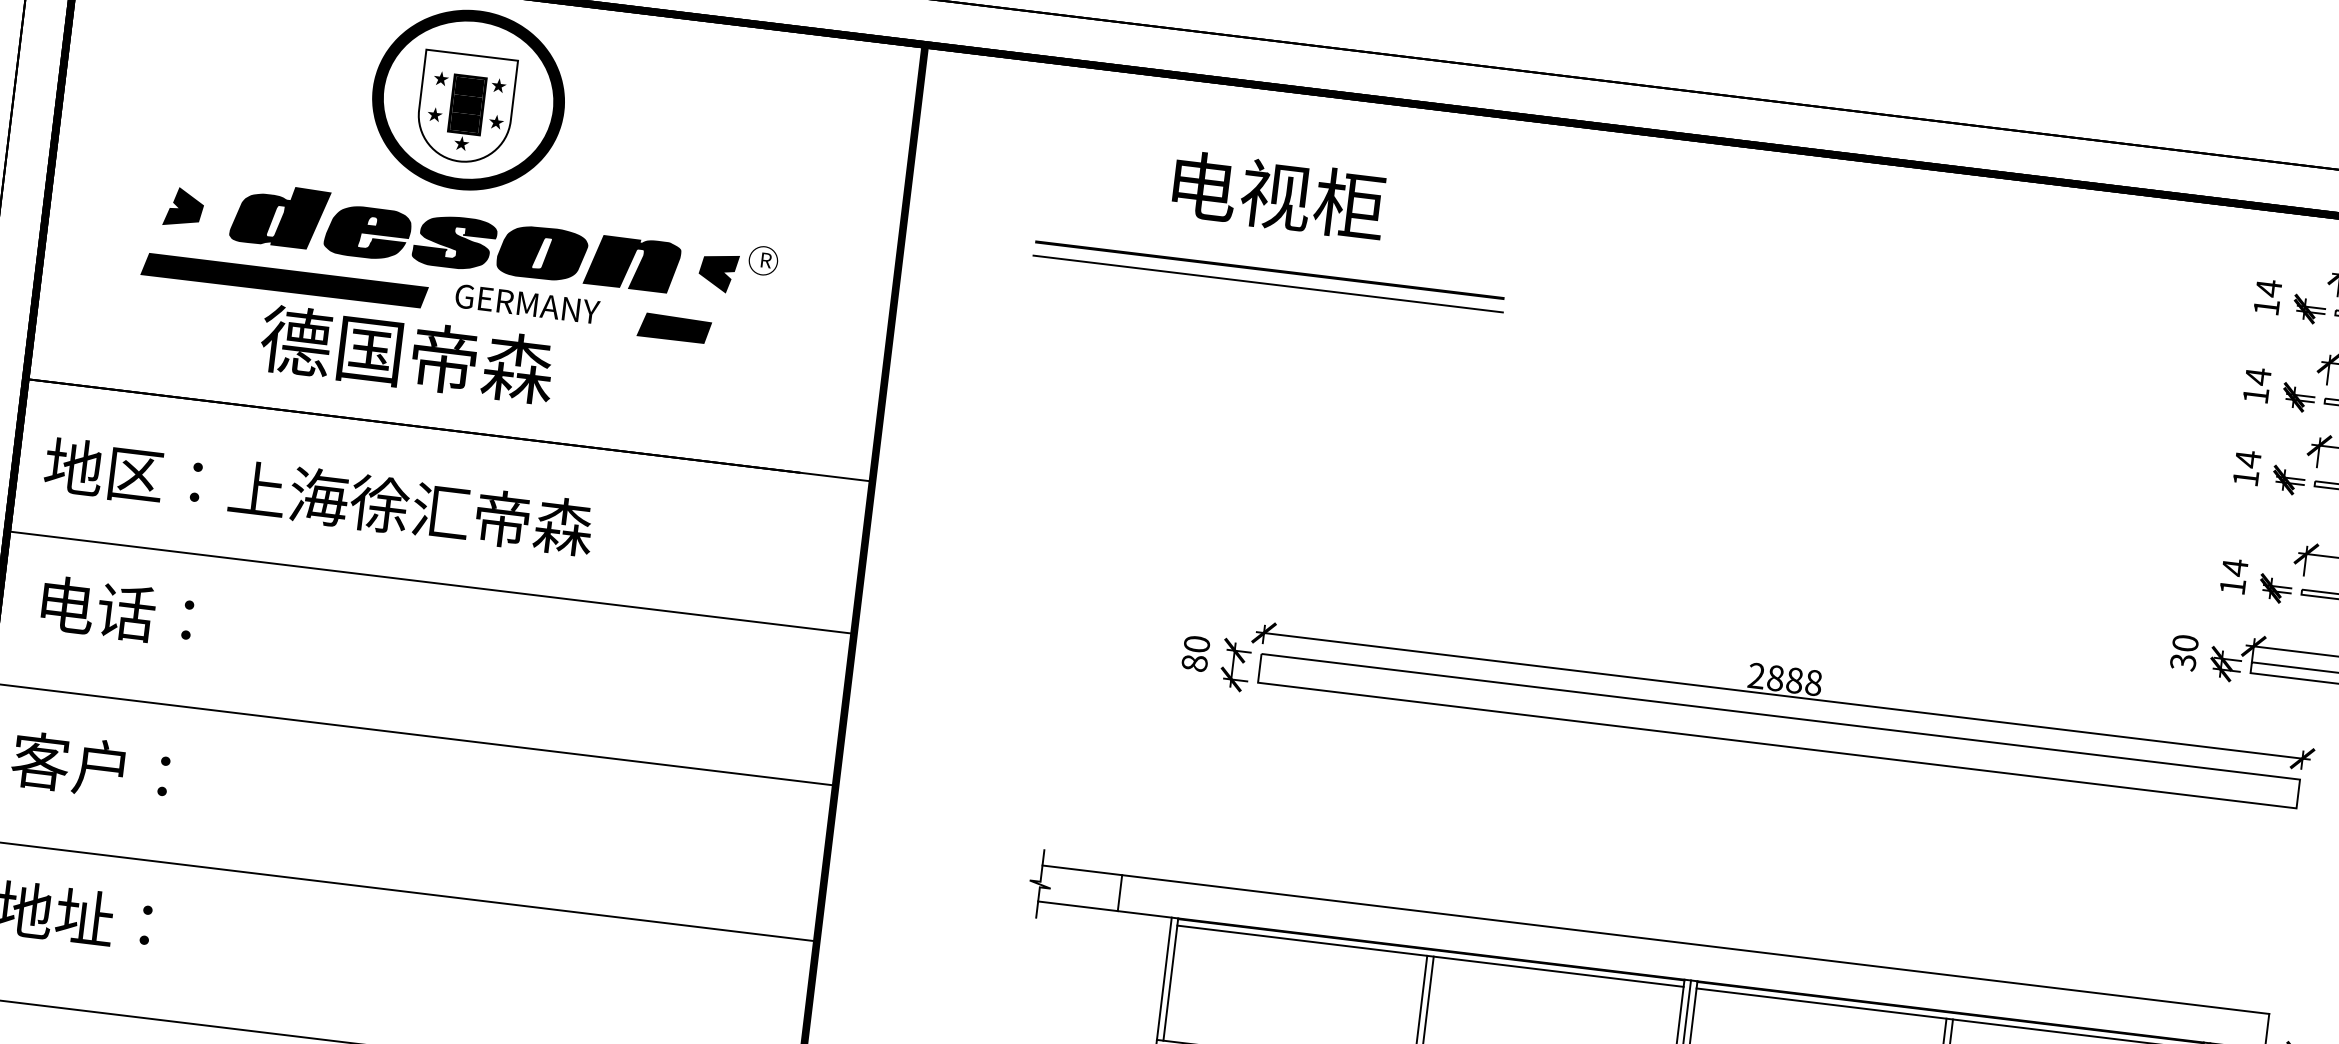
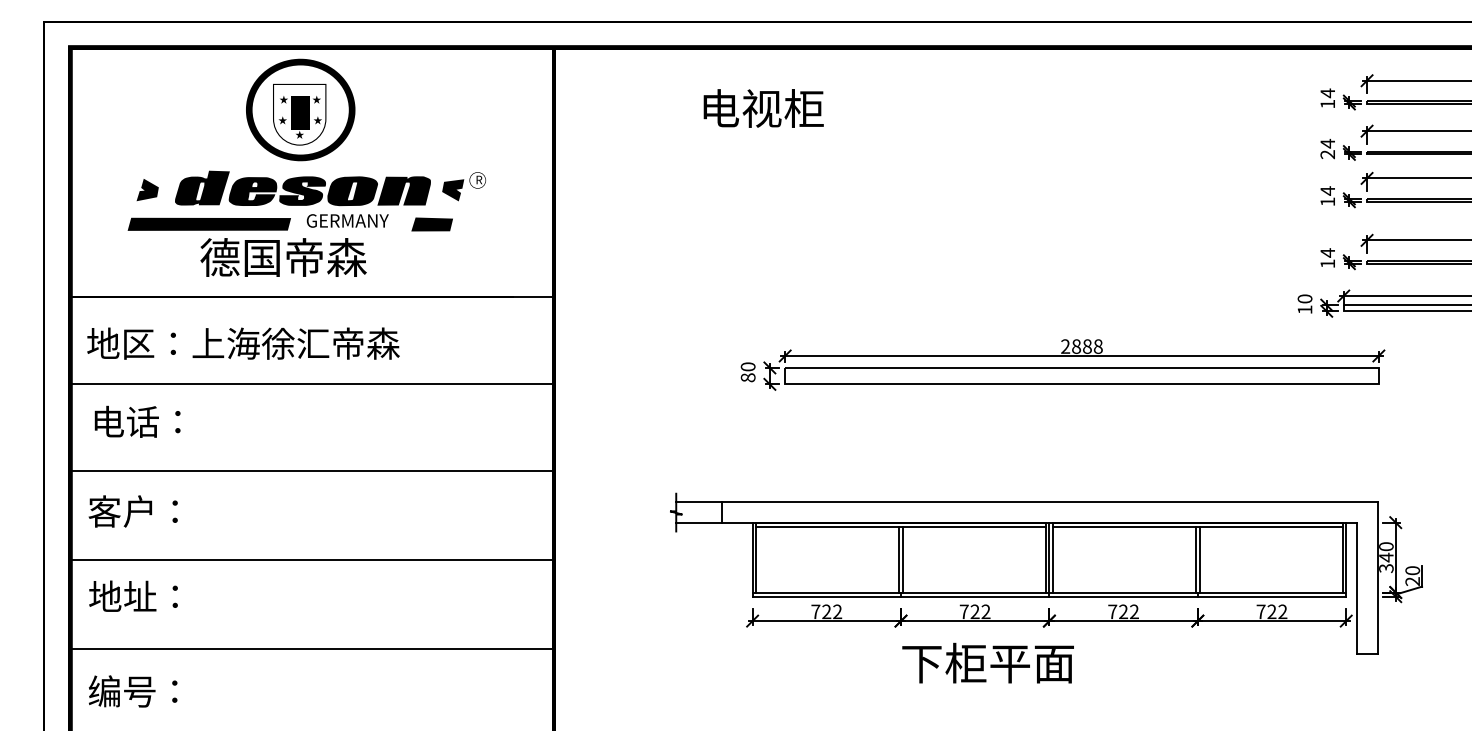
part: (1268, 275) -> (763, 154), removed
text: (2255, 395) -> (1327, 154), 14 -> 24
text: (2182, 661) -> (1304, 309), 30 -> 10

